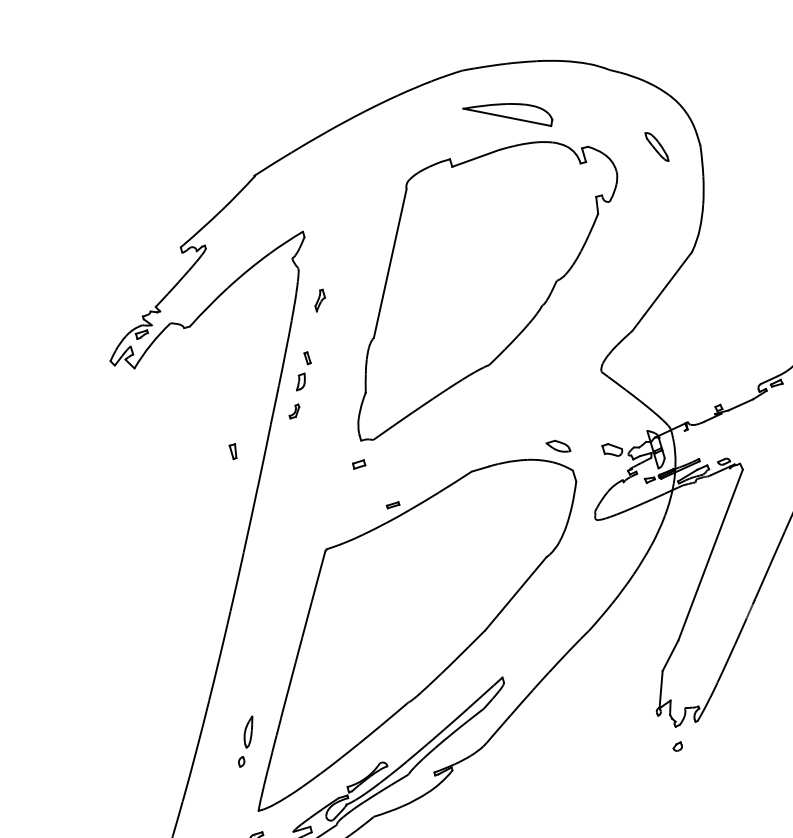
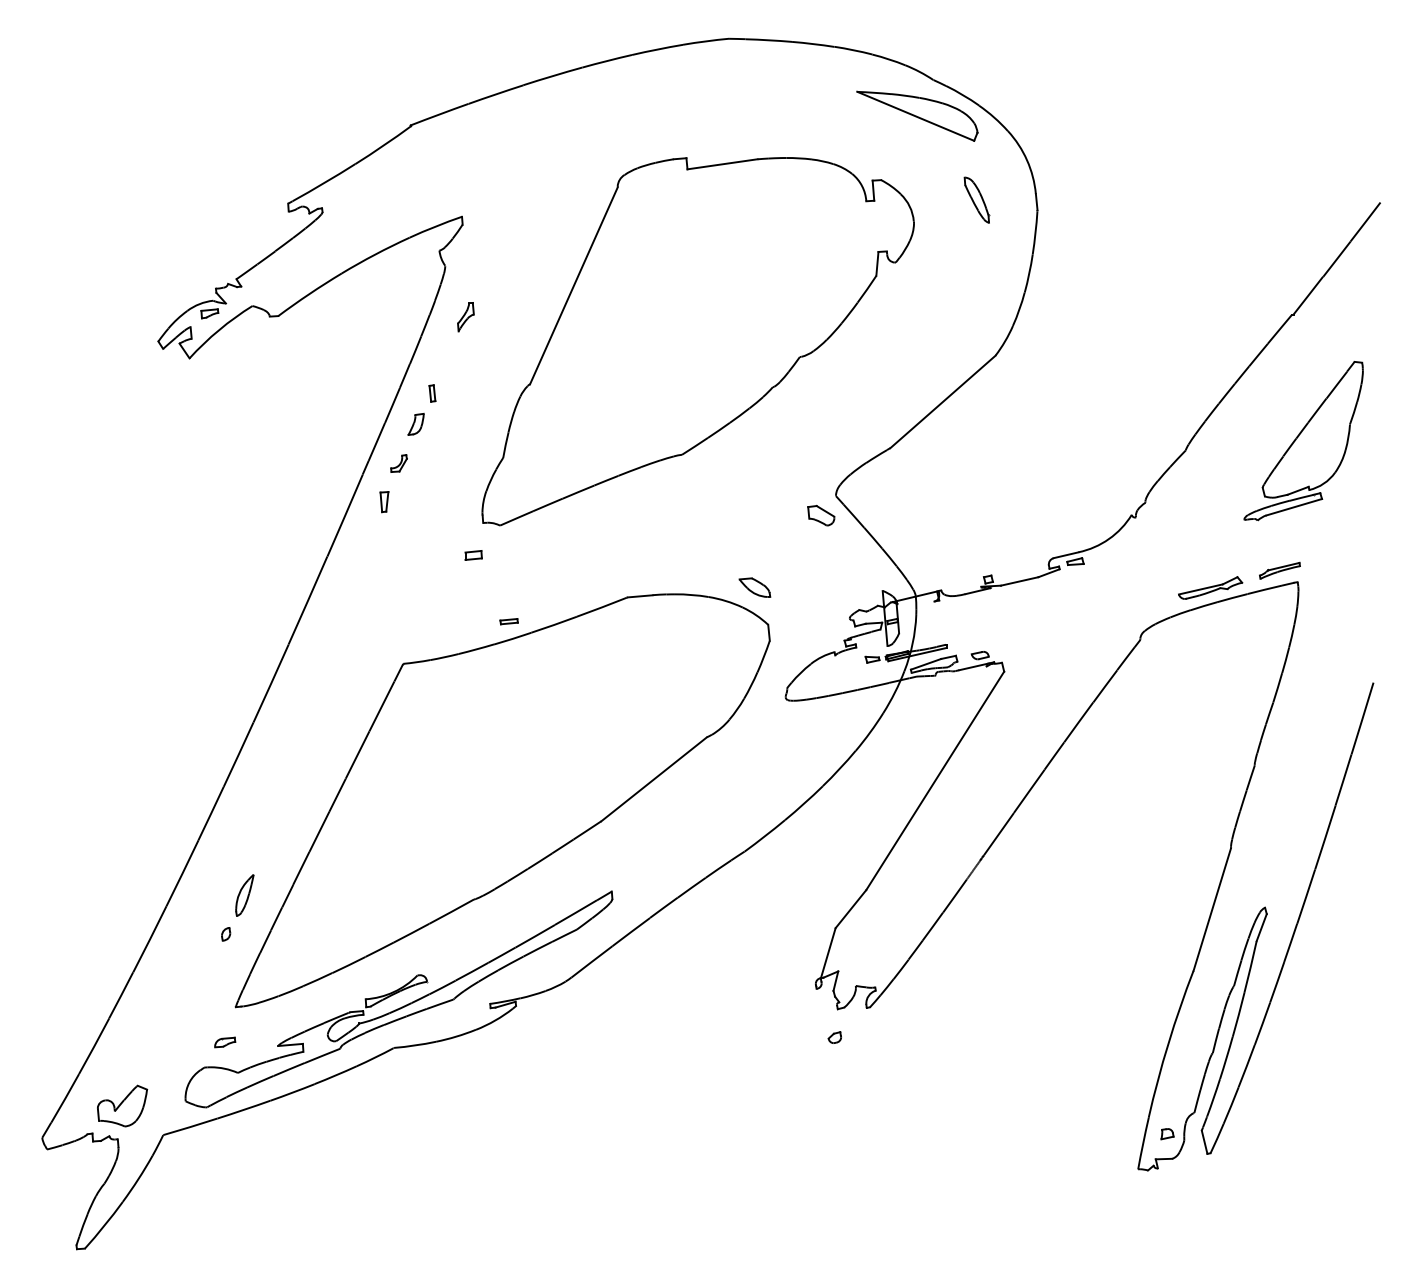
part: (508, 116) -> (917, 115), moved
part: (612, 449) -> (821, 515), moved
part: (233, 452) -> (384, 502), moved

